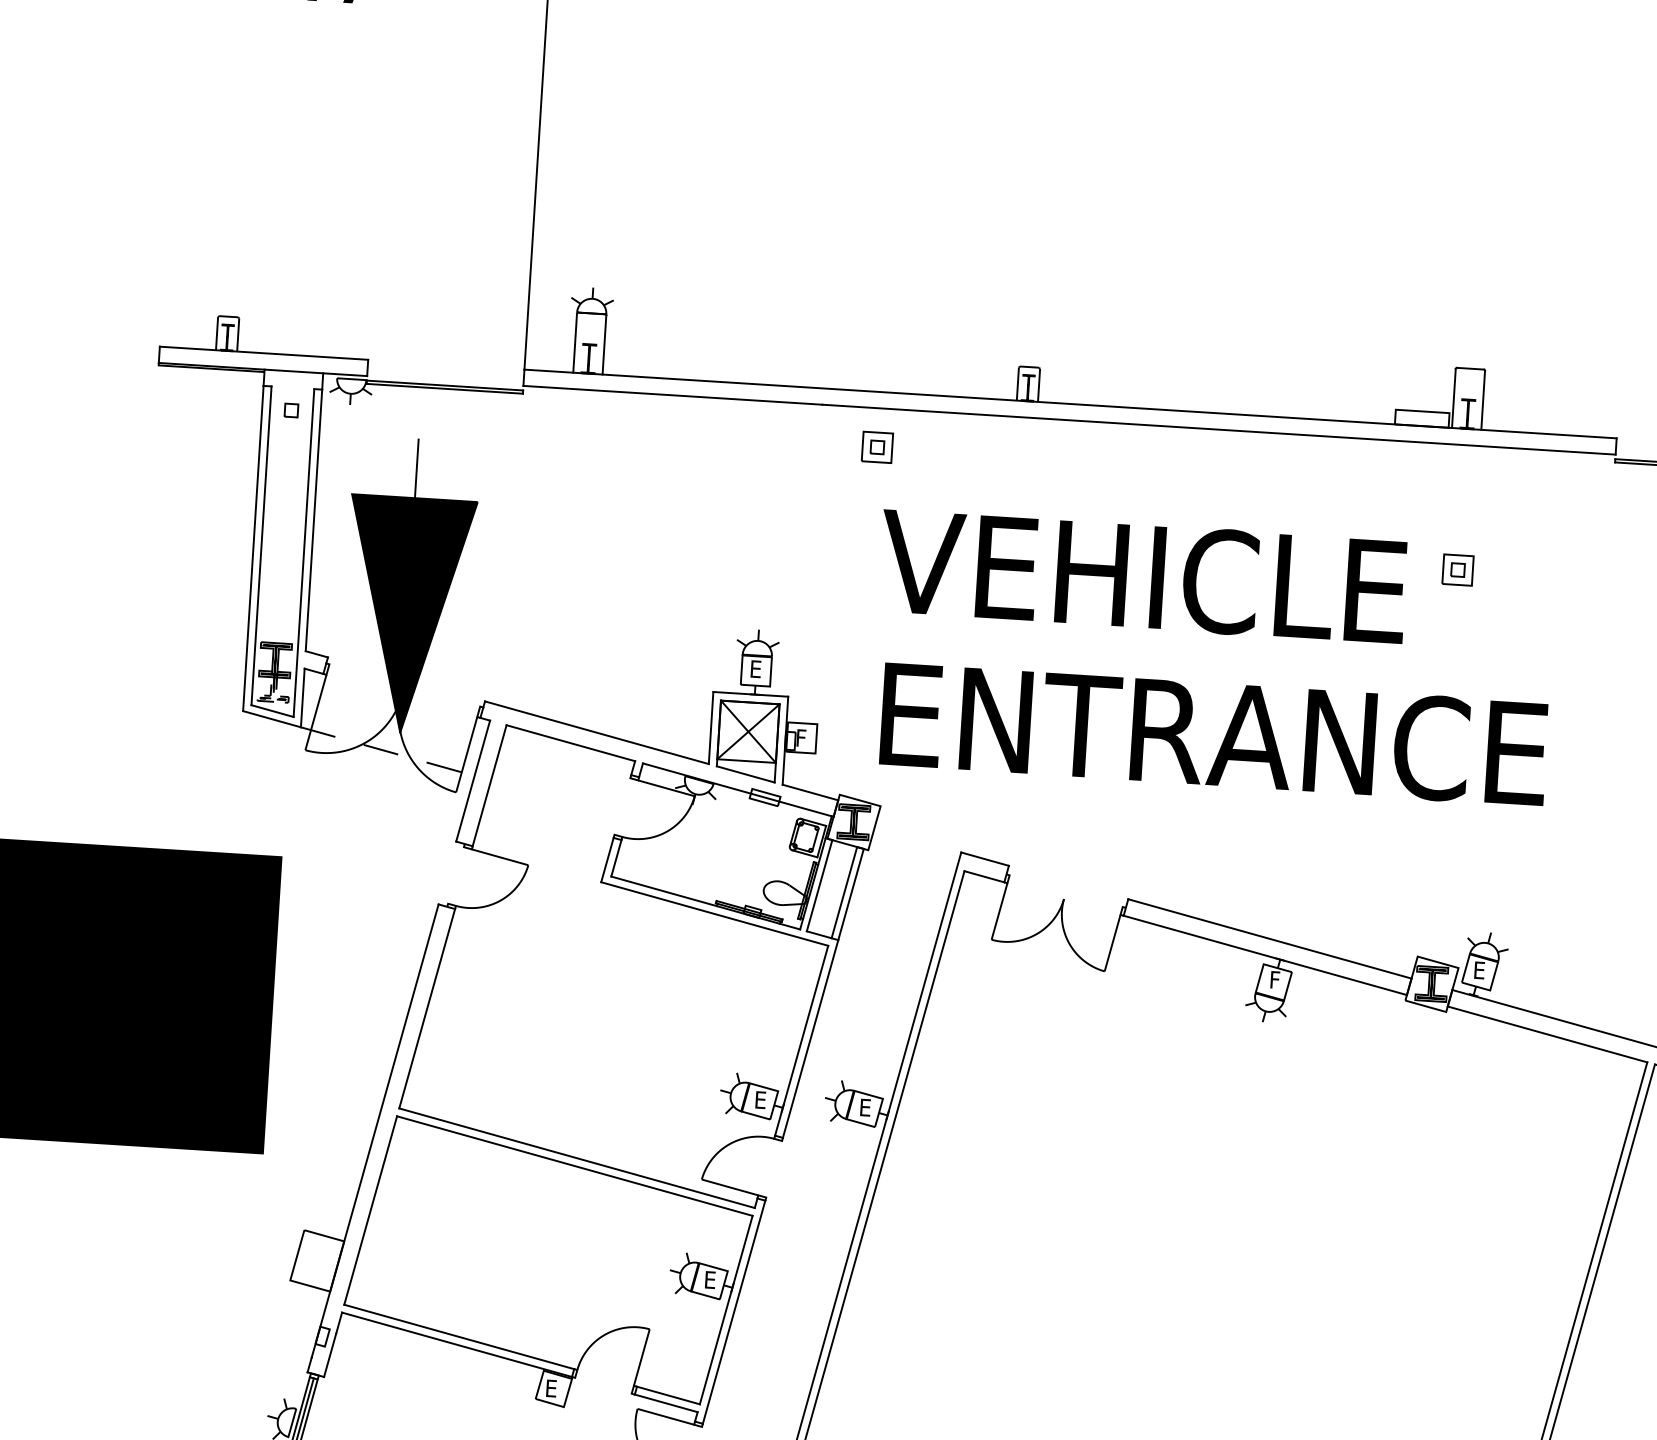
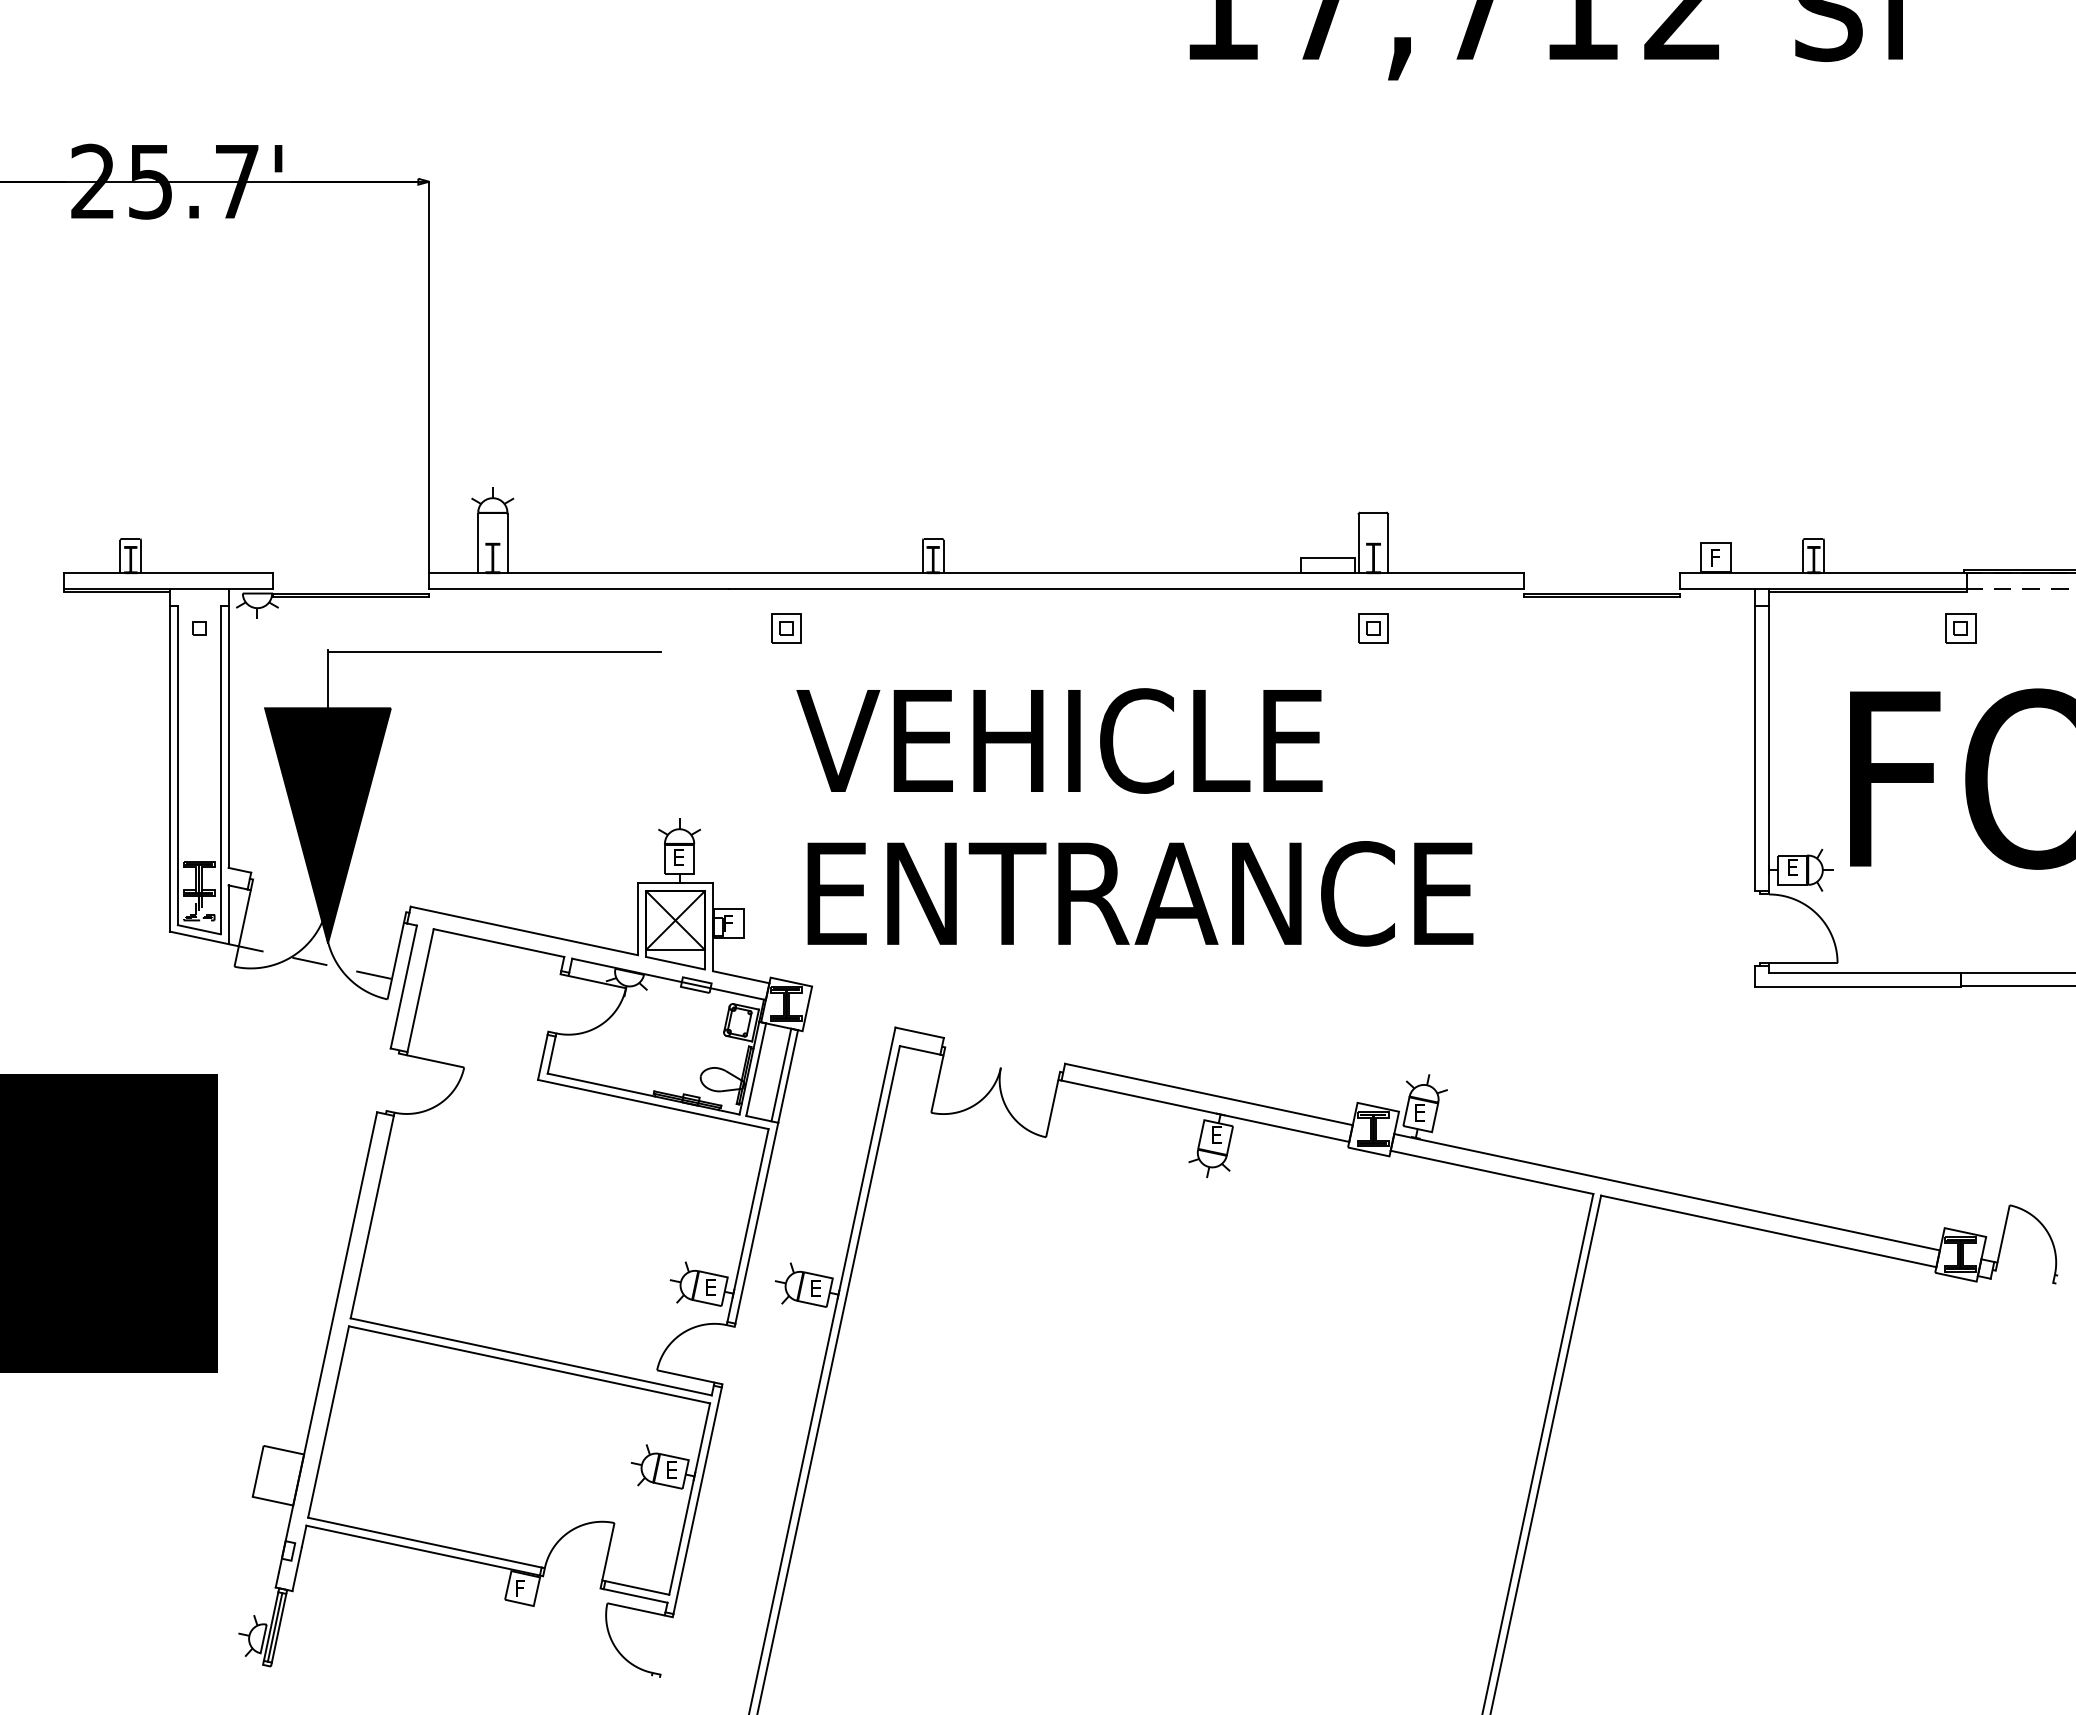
line: (584, 452) -> (494, 652), added
part: (1457, 570) -> (1373, 628), moved
text: (1275, 979) -> (1217, 1134), F -> E
text: (550, 1388) -> (519, 1588), E -> F

